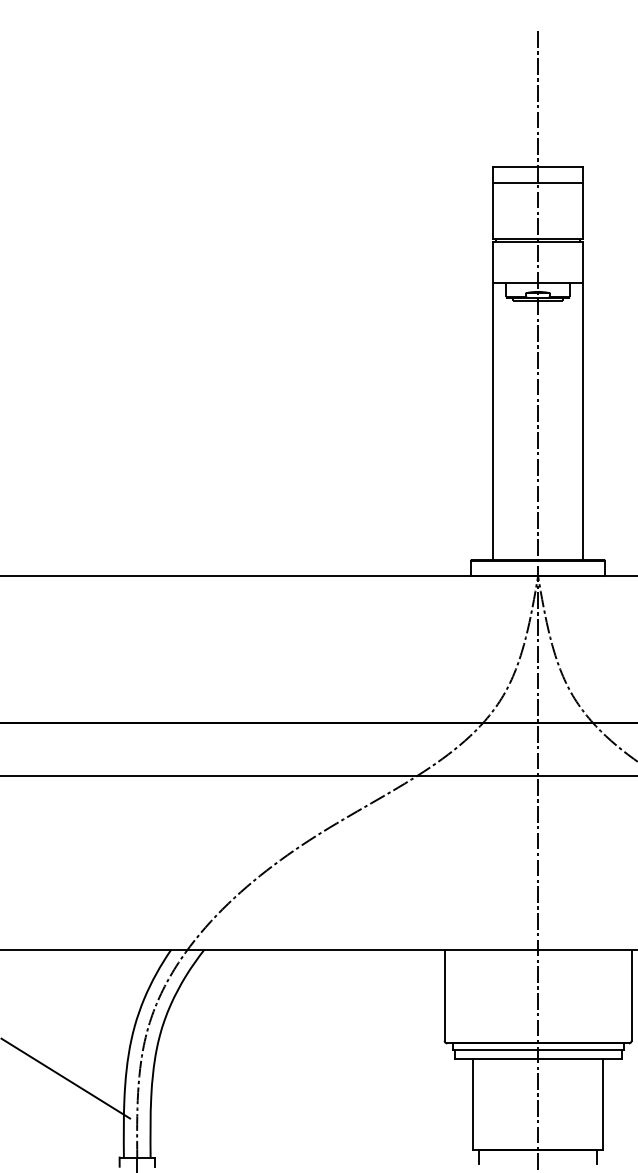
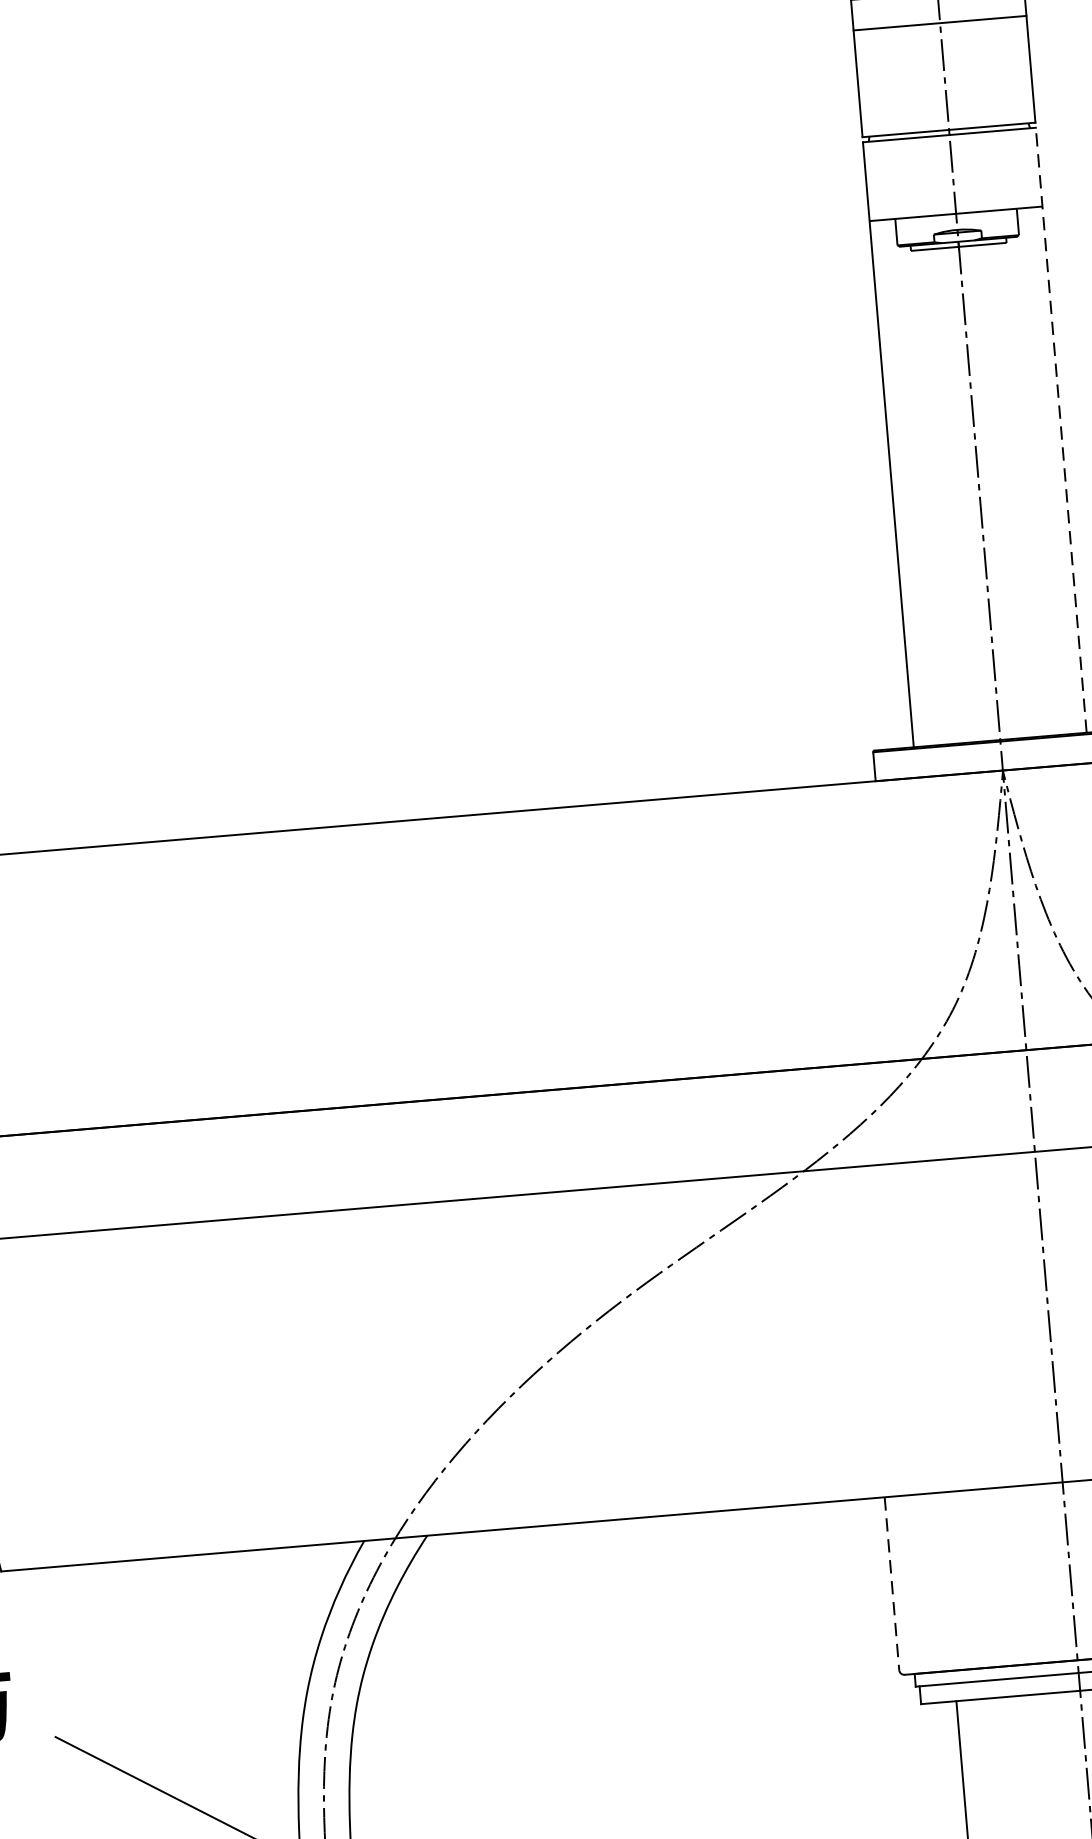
line: (583, 400) -> (1061, 429), solid -> dashed
line: (444, 995) -> (891, 1584), solid -> dashed

